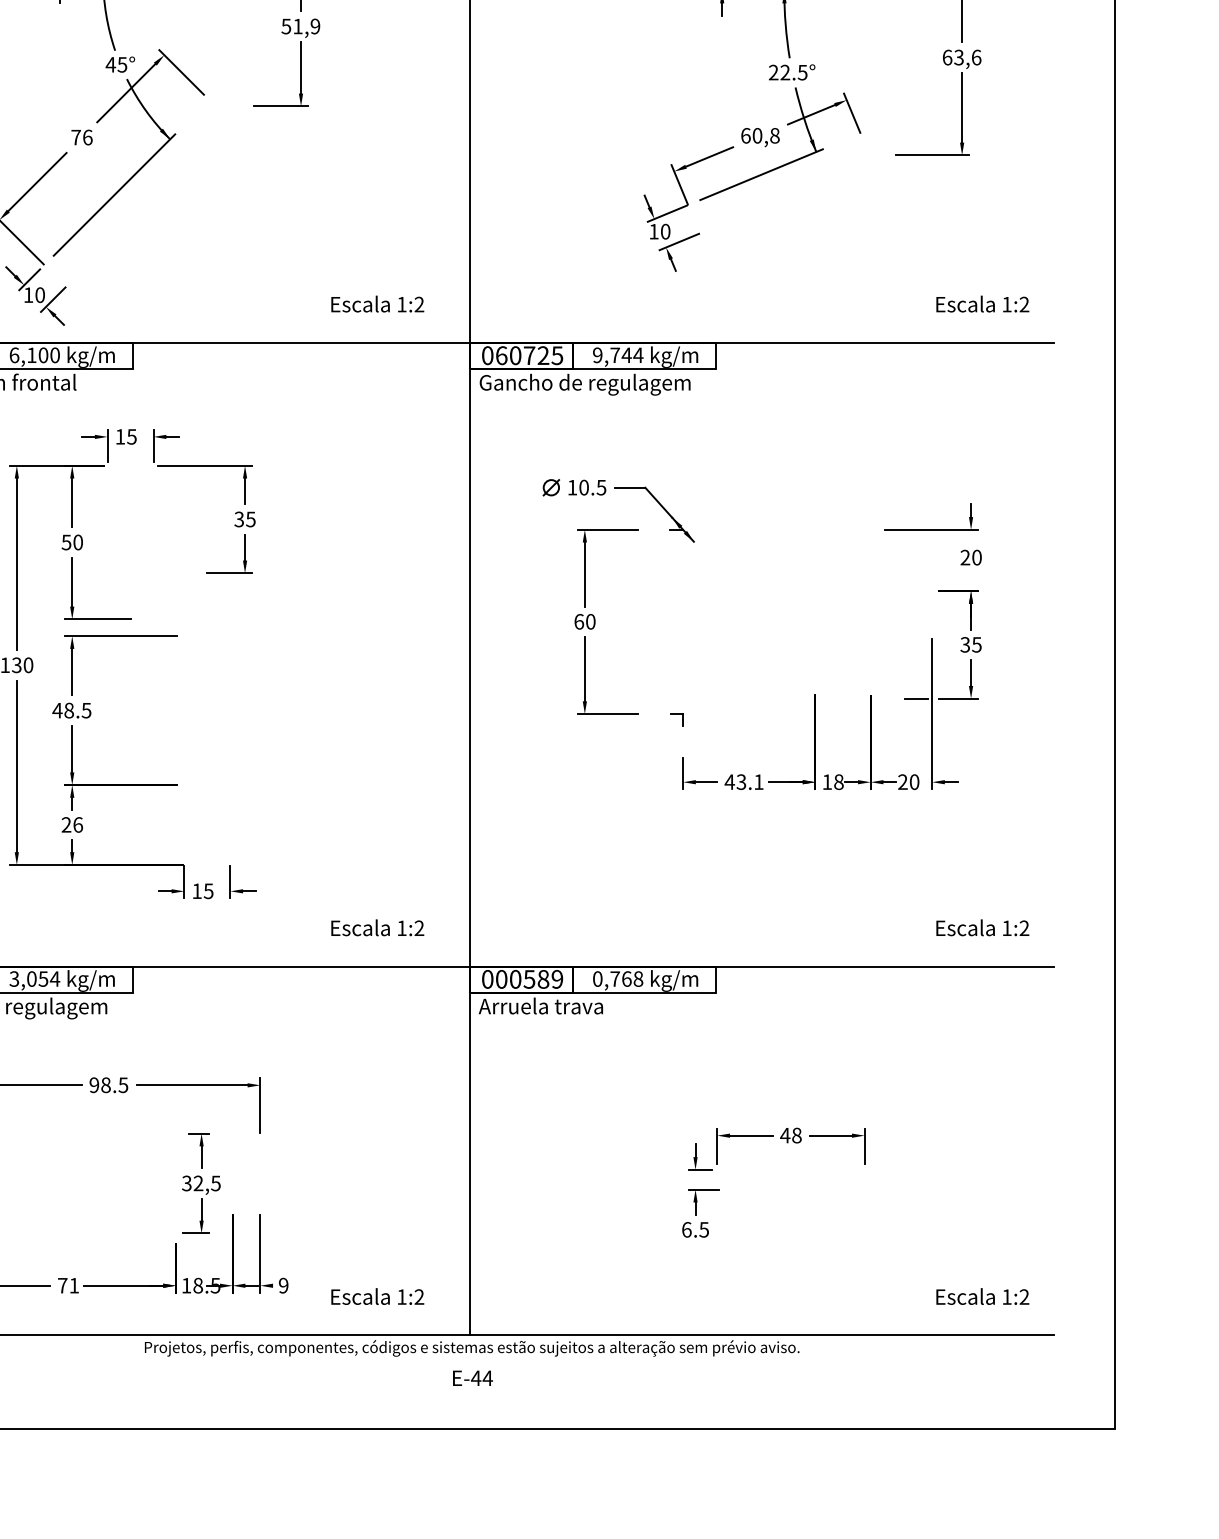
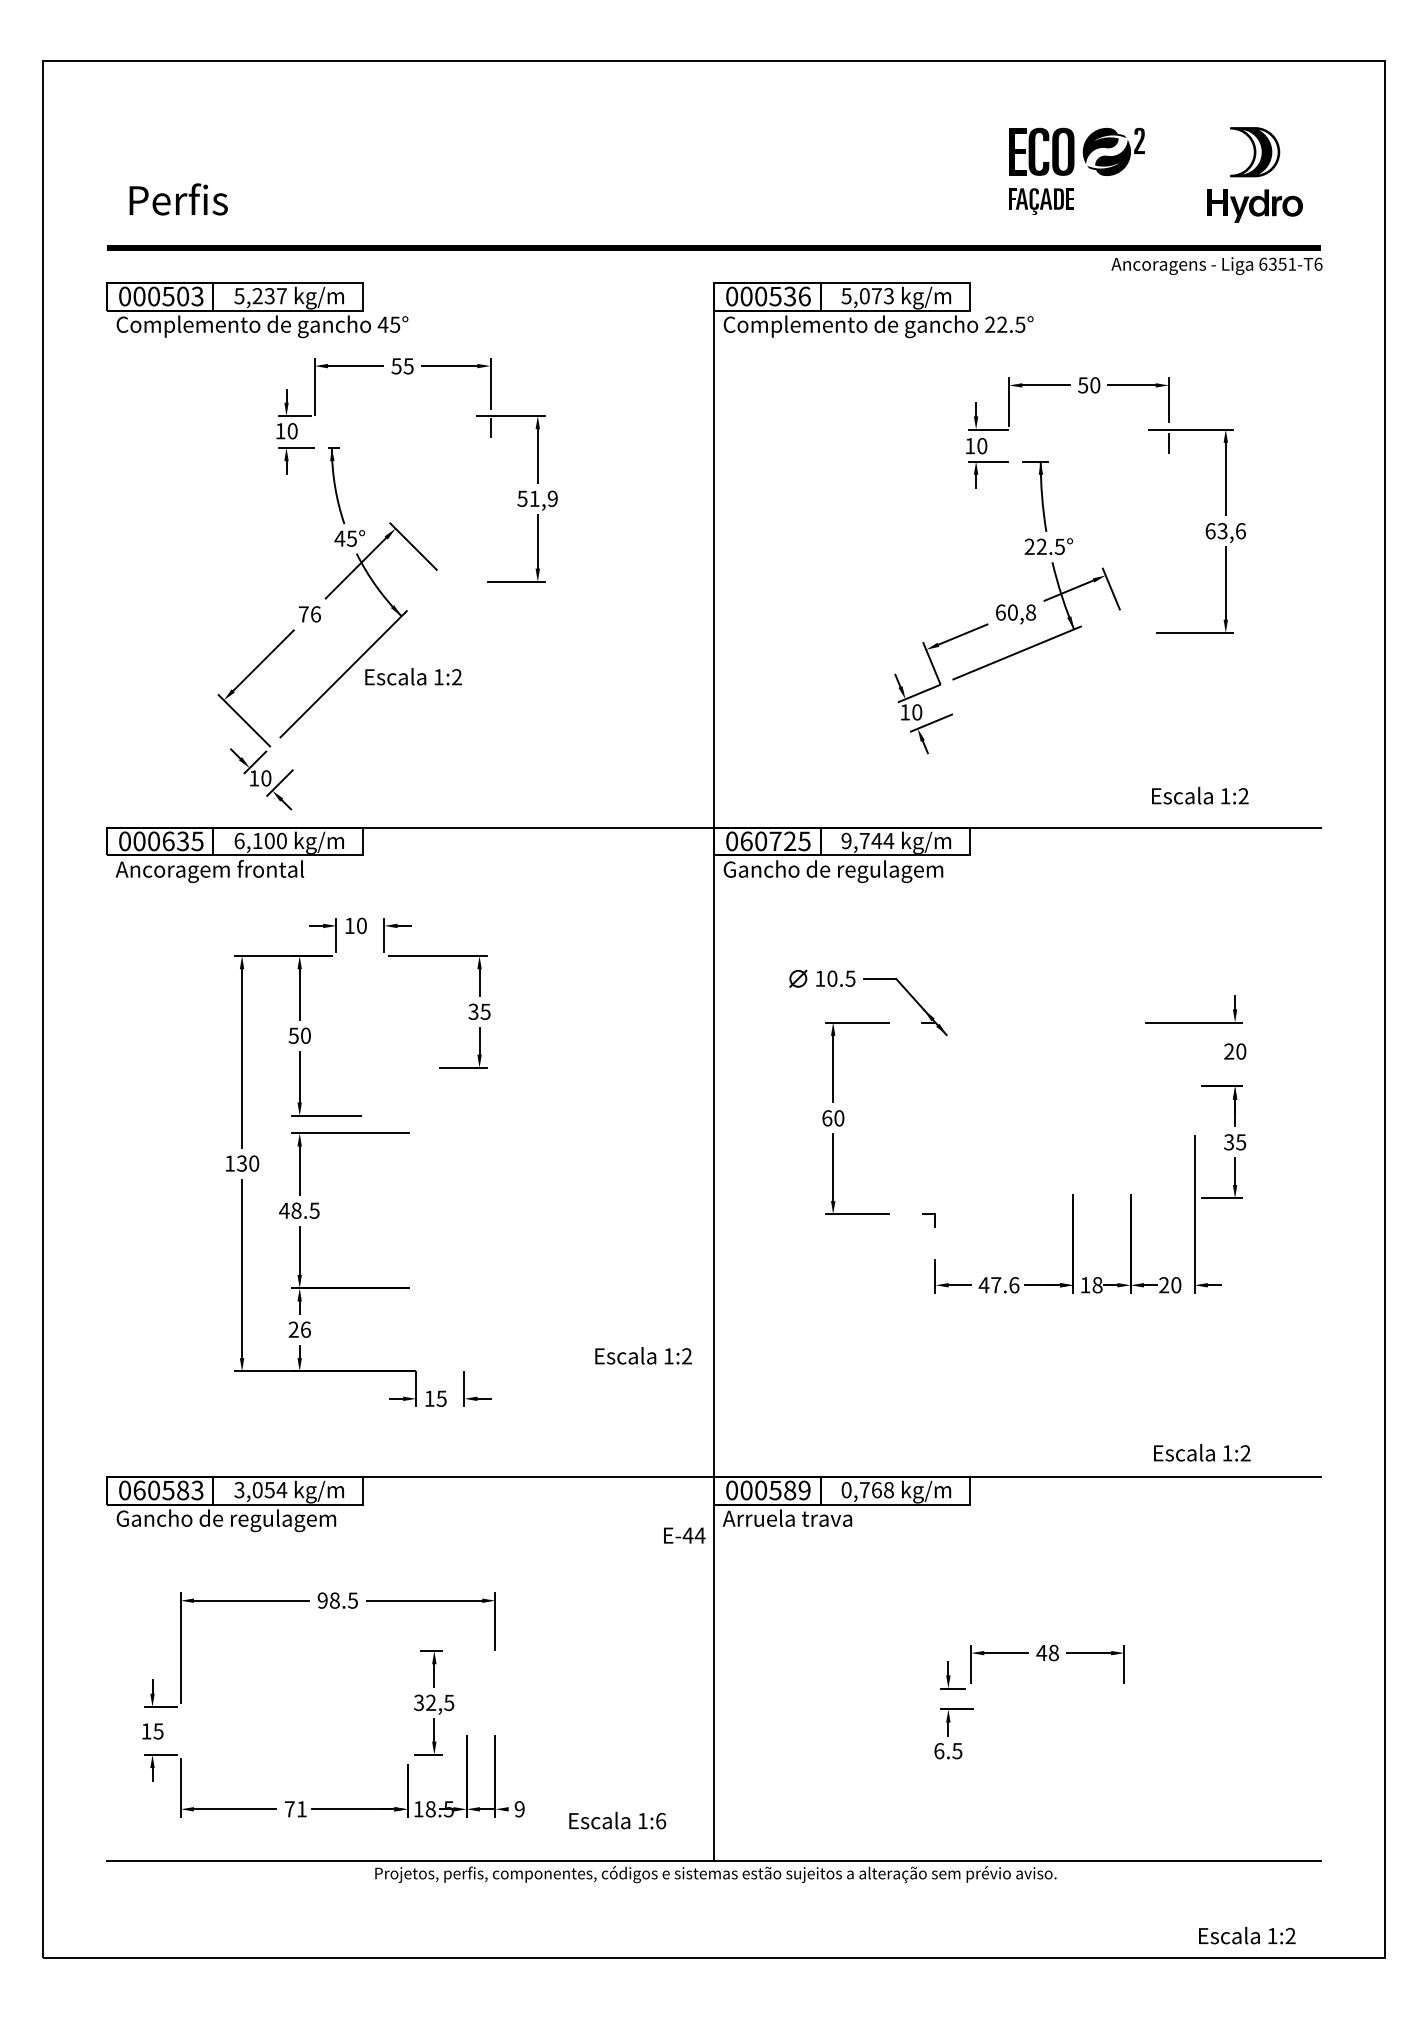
text: (377, 303) -> (413, 676), moved
text: (982, 303) -> (1200, 795), moved
text: (131, 436) -> (361, 925), 15 -> 10
line: (916, 698) -> (1178, 1198), removed
text: (750, 782) -> (1005, 1285), 43.1 -> 47.6
text: (377, 927) -> (643, 1355), moved
text: (982, 927) -> (1202, 1452), moved
text: (419, 1296) -> (661, 1820), 1:2 -> 1:6
text: (982, 1296) -> (1247, 1935), moved
text: (472, 1378) -> (684, 1535), moved

